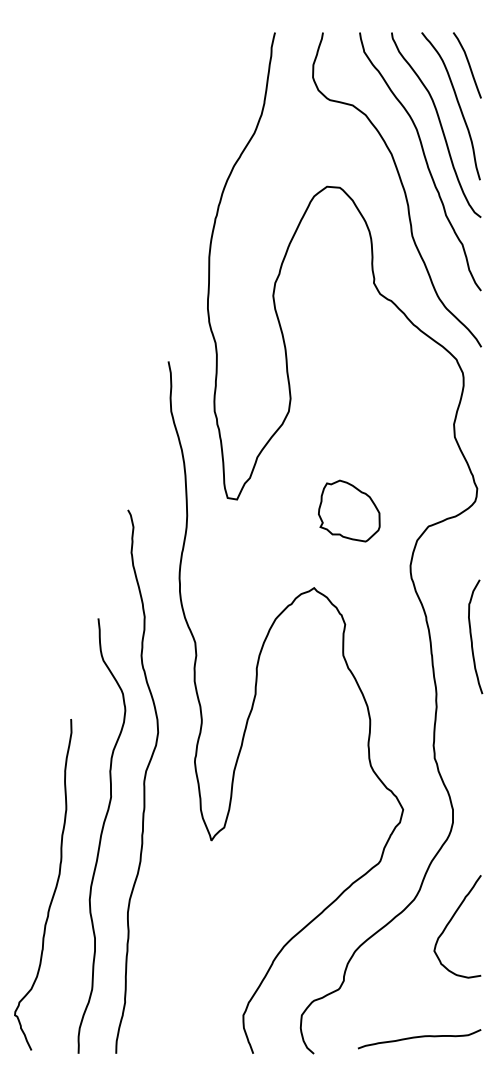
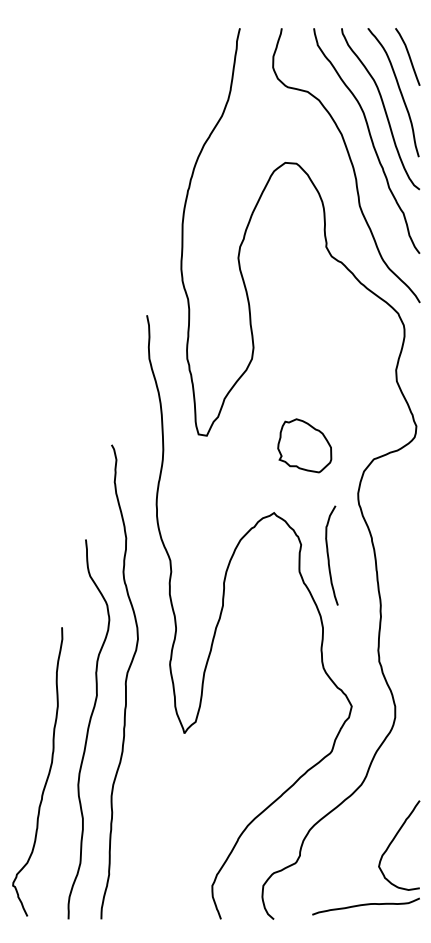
curve: (472, 637) -> (329, 556), moved
curve: (451, 922) -> (393, 841), moved

